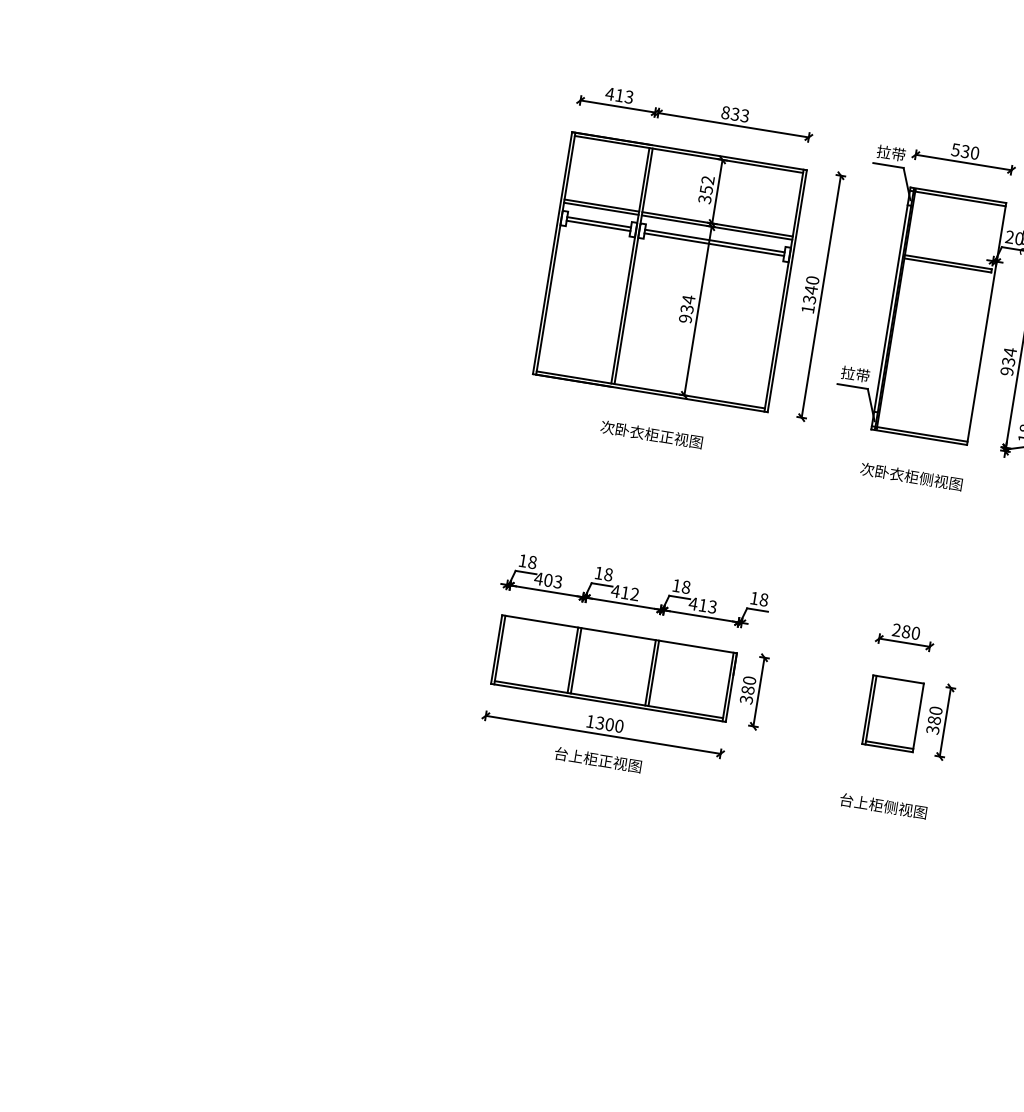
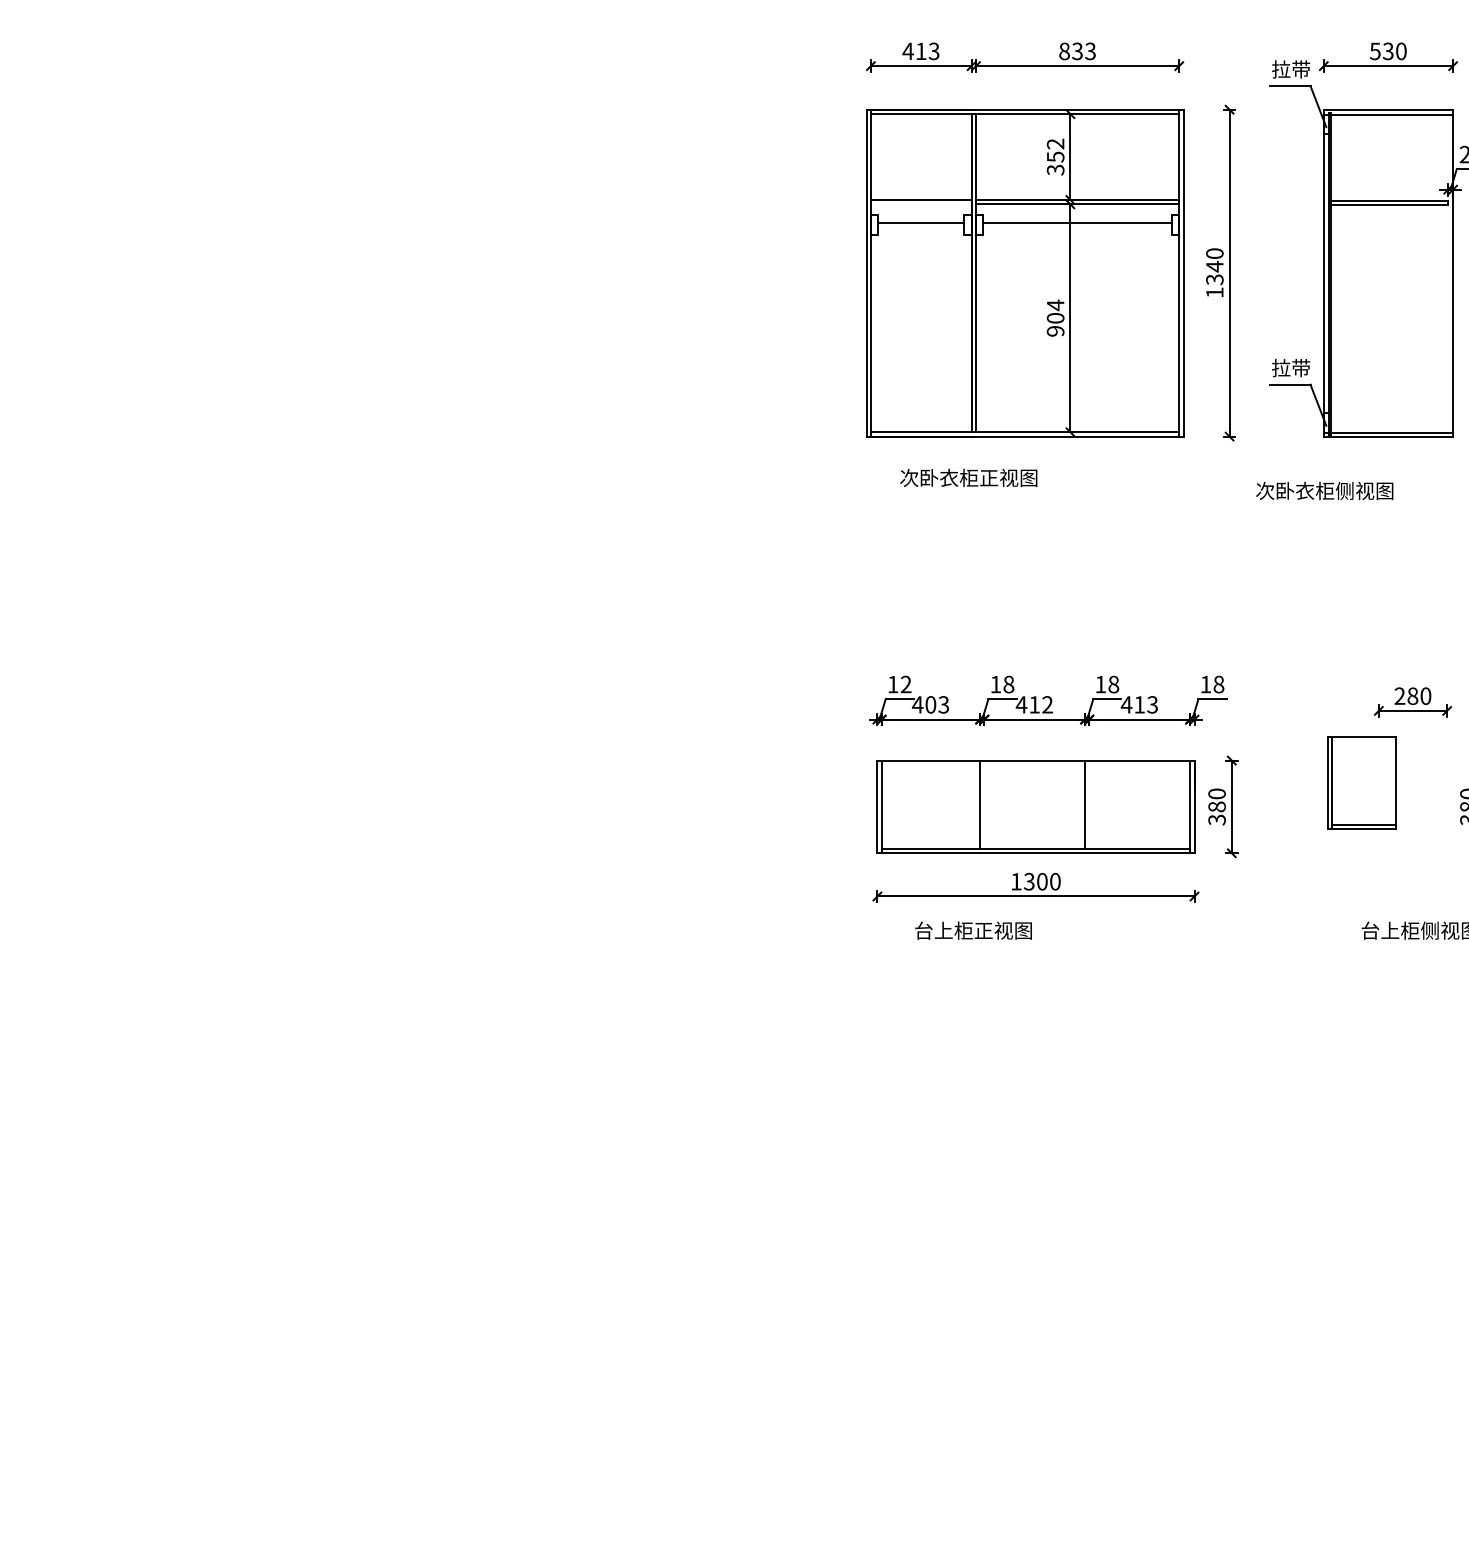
line: (600, 208) -> (920, 204), removed
line: (598, 225) -> (921, 227), removed
line: (714, 244) -> (1077, 227), removed
text: (687, 309) -> (1055, 318), 934 -> 904
text: (651, 434) -> (968, 477), moved
text: (911, 476) -> (1324, 490), moved
text: (532, 562) -> (905, 684), 18 -> 12
line: (576, 660) -> (984, 804), removed
line: (653, 673) -> (1089, 804), removed
part: (892, 713) -> (1361, 782), moved
text: (598, 759) -> (973, 930), moved

